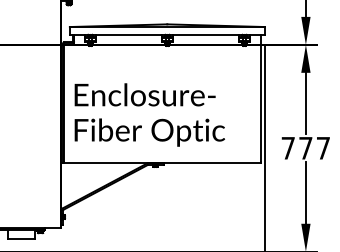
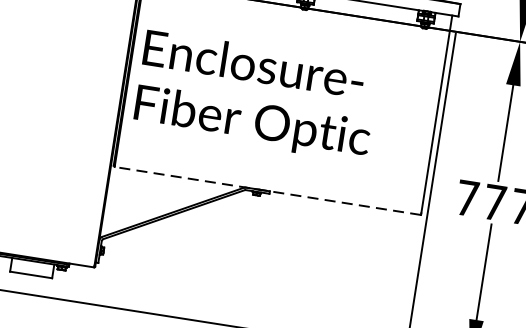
text: (149, 114) -> (256, 95), moved
line: (162, 163) -> (268, 191), solid -> dashed

